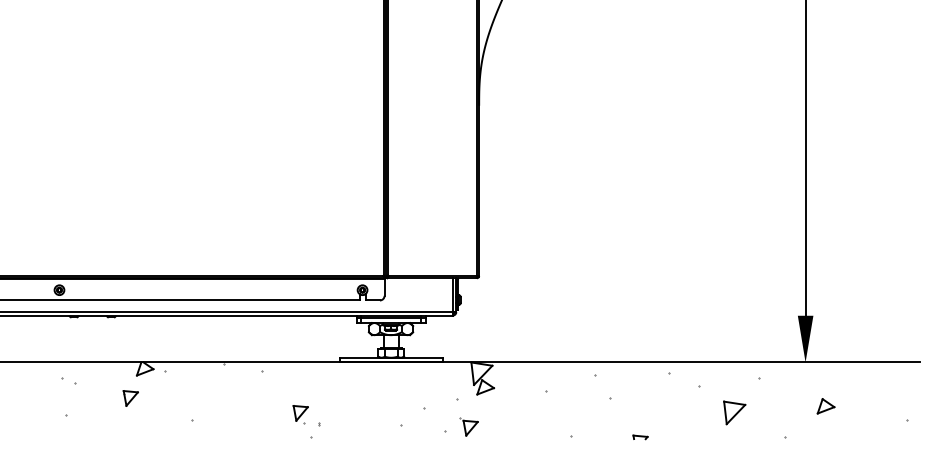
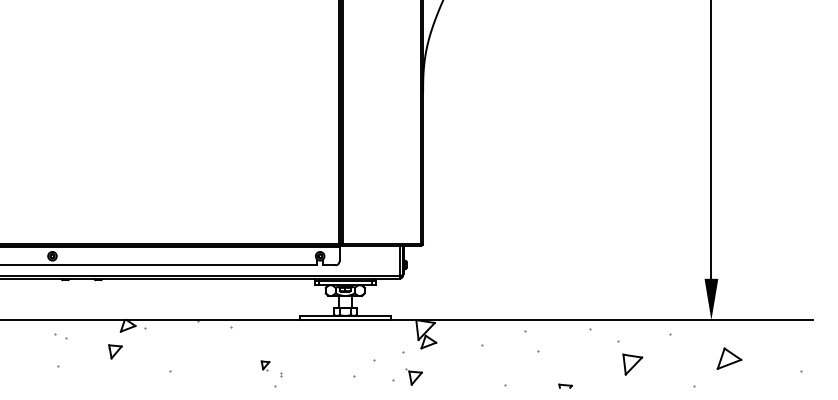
part: (826, 405) -> (729, 358), size x1.6
part: (734, 412) -> (632, 364), moved
part: (300, 413) -> (265, 365), size x0.6

